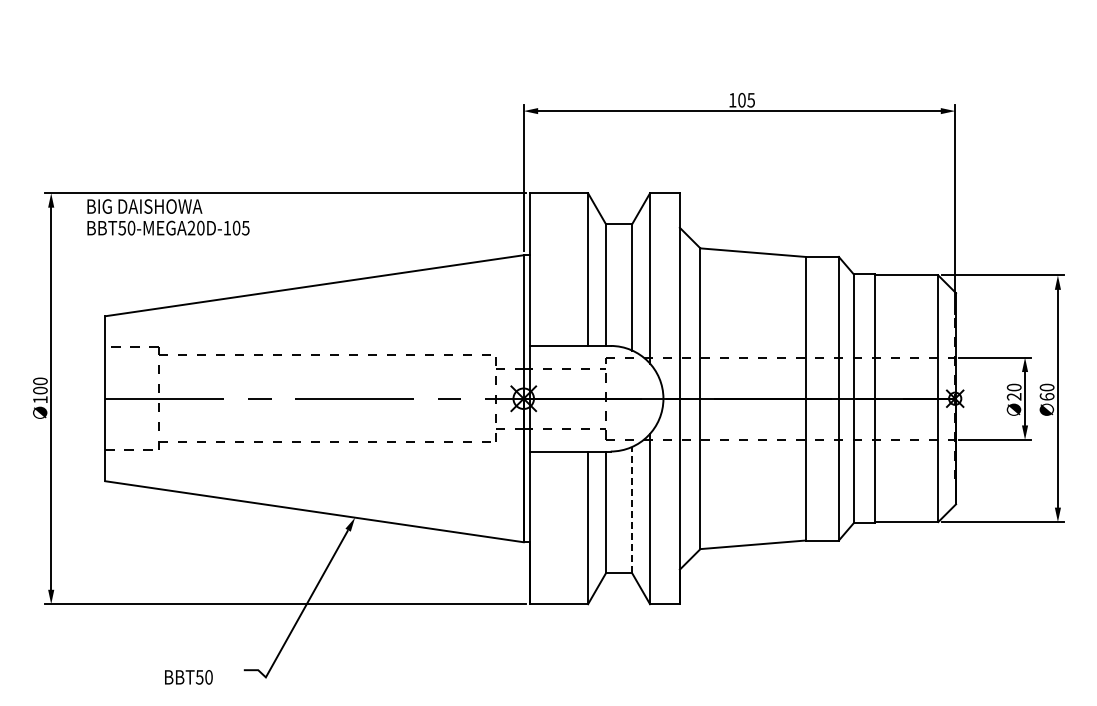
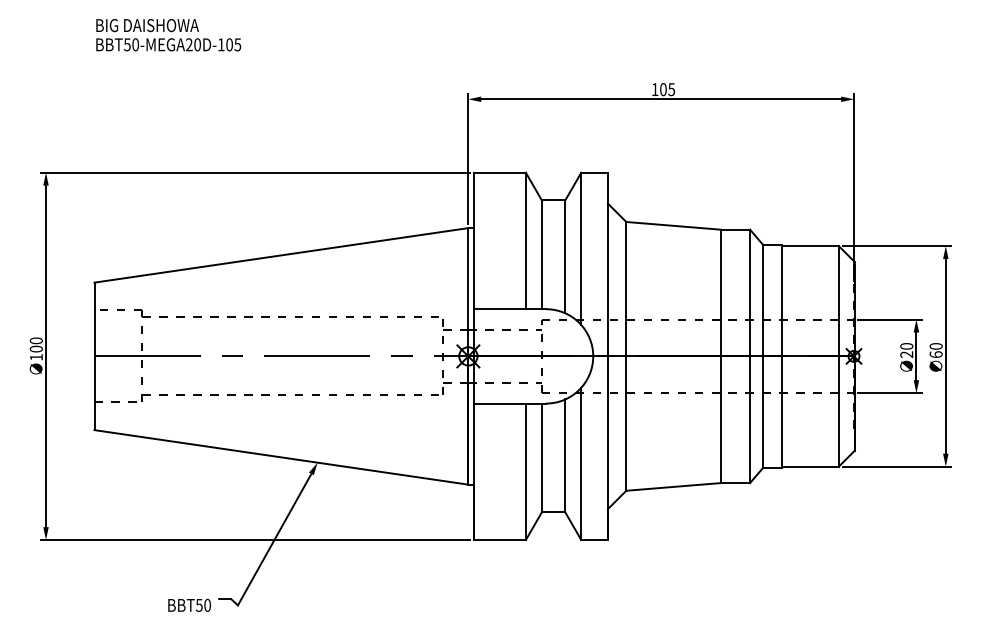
text: (168, 217) -> (168, 35), moved
line: (632, 509) -> (565, 455), dashed -> solid
text: (188, 677) -> (189, 605), moved

